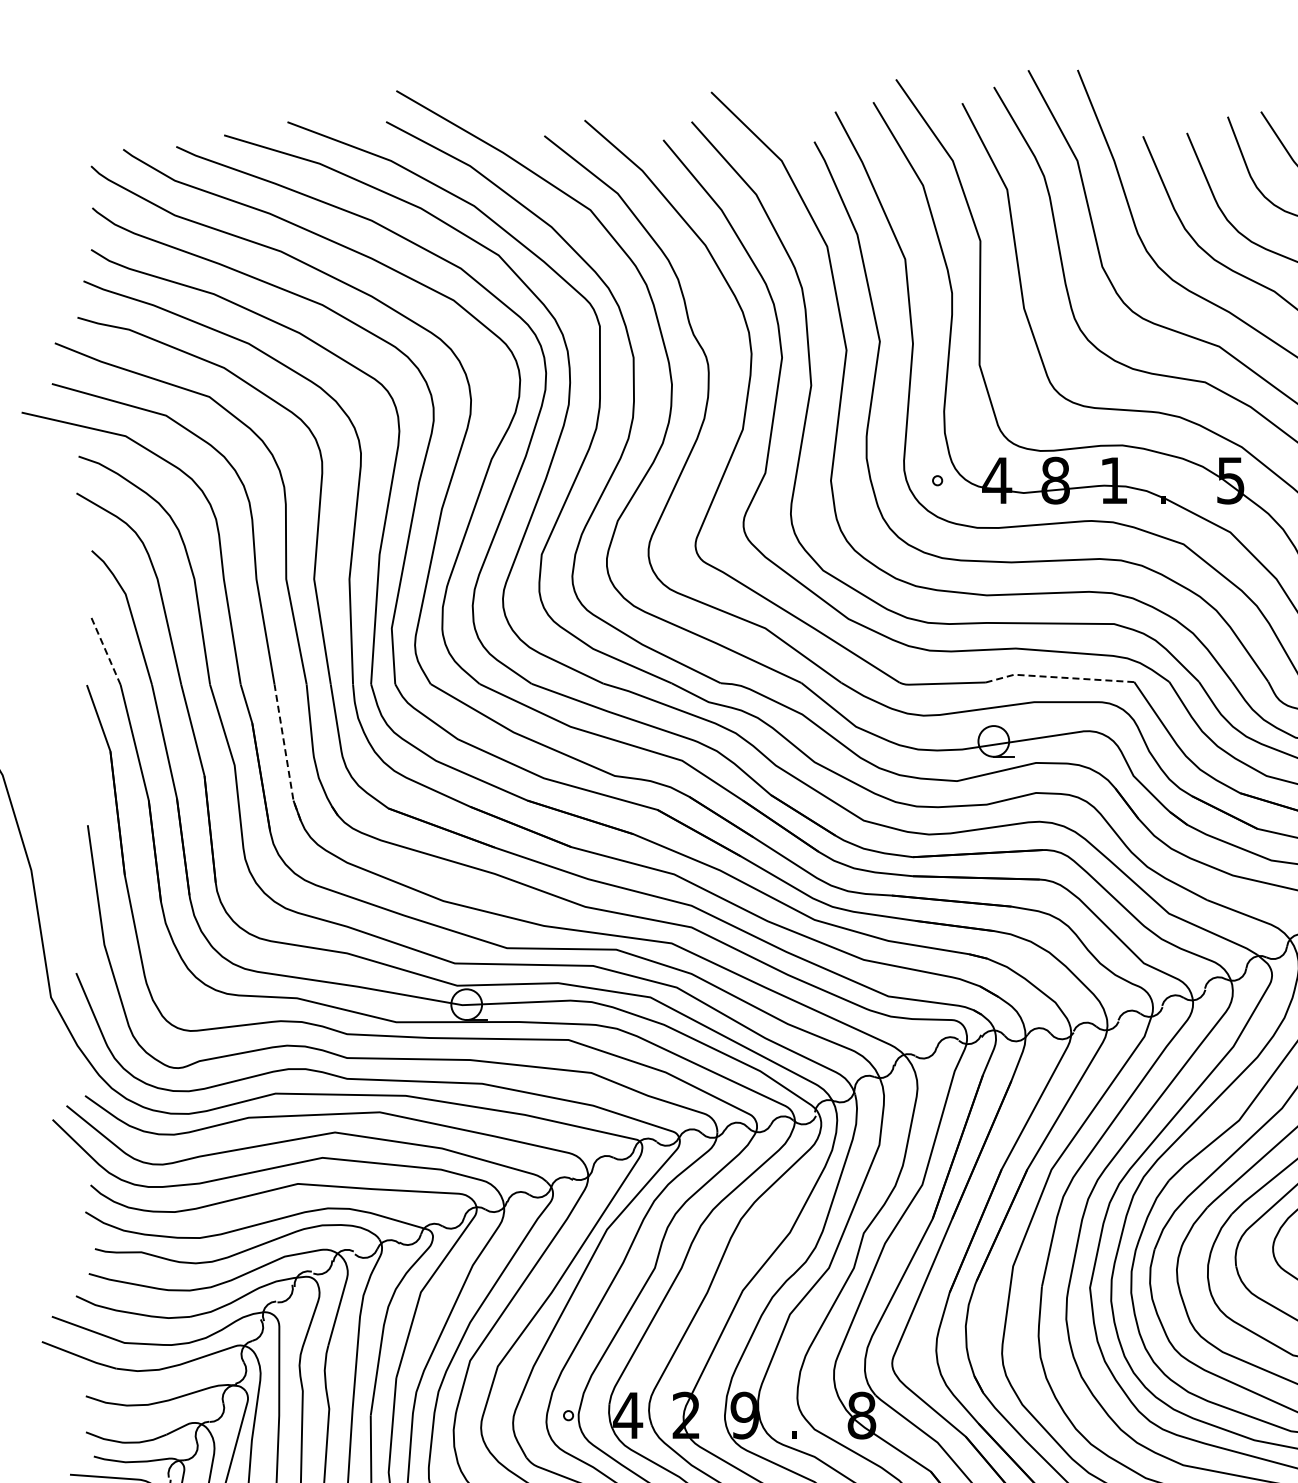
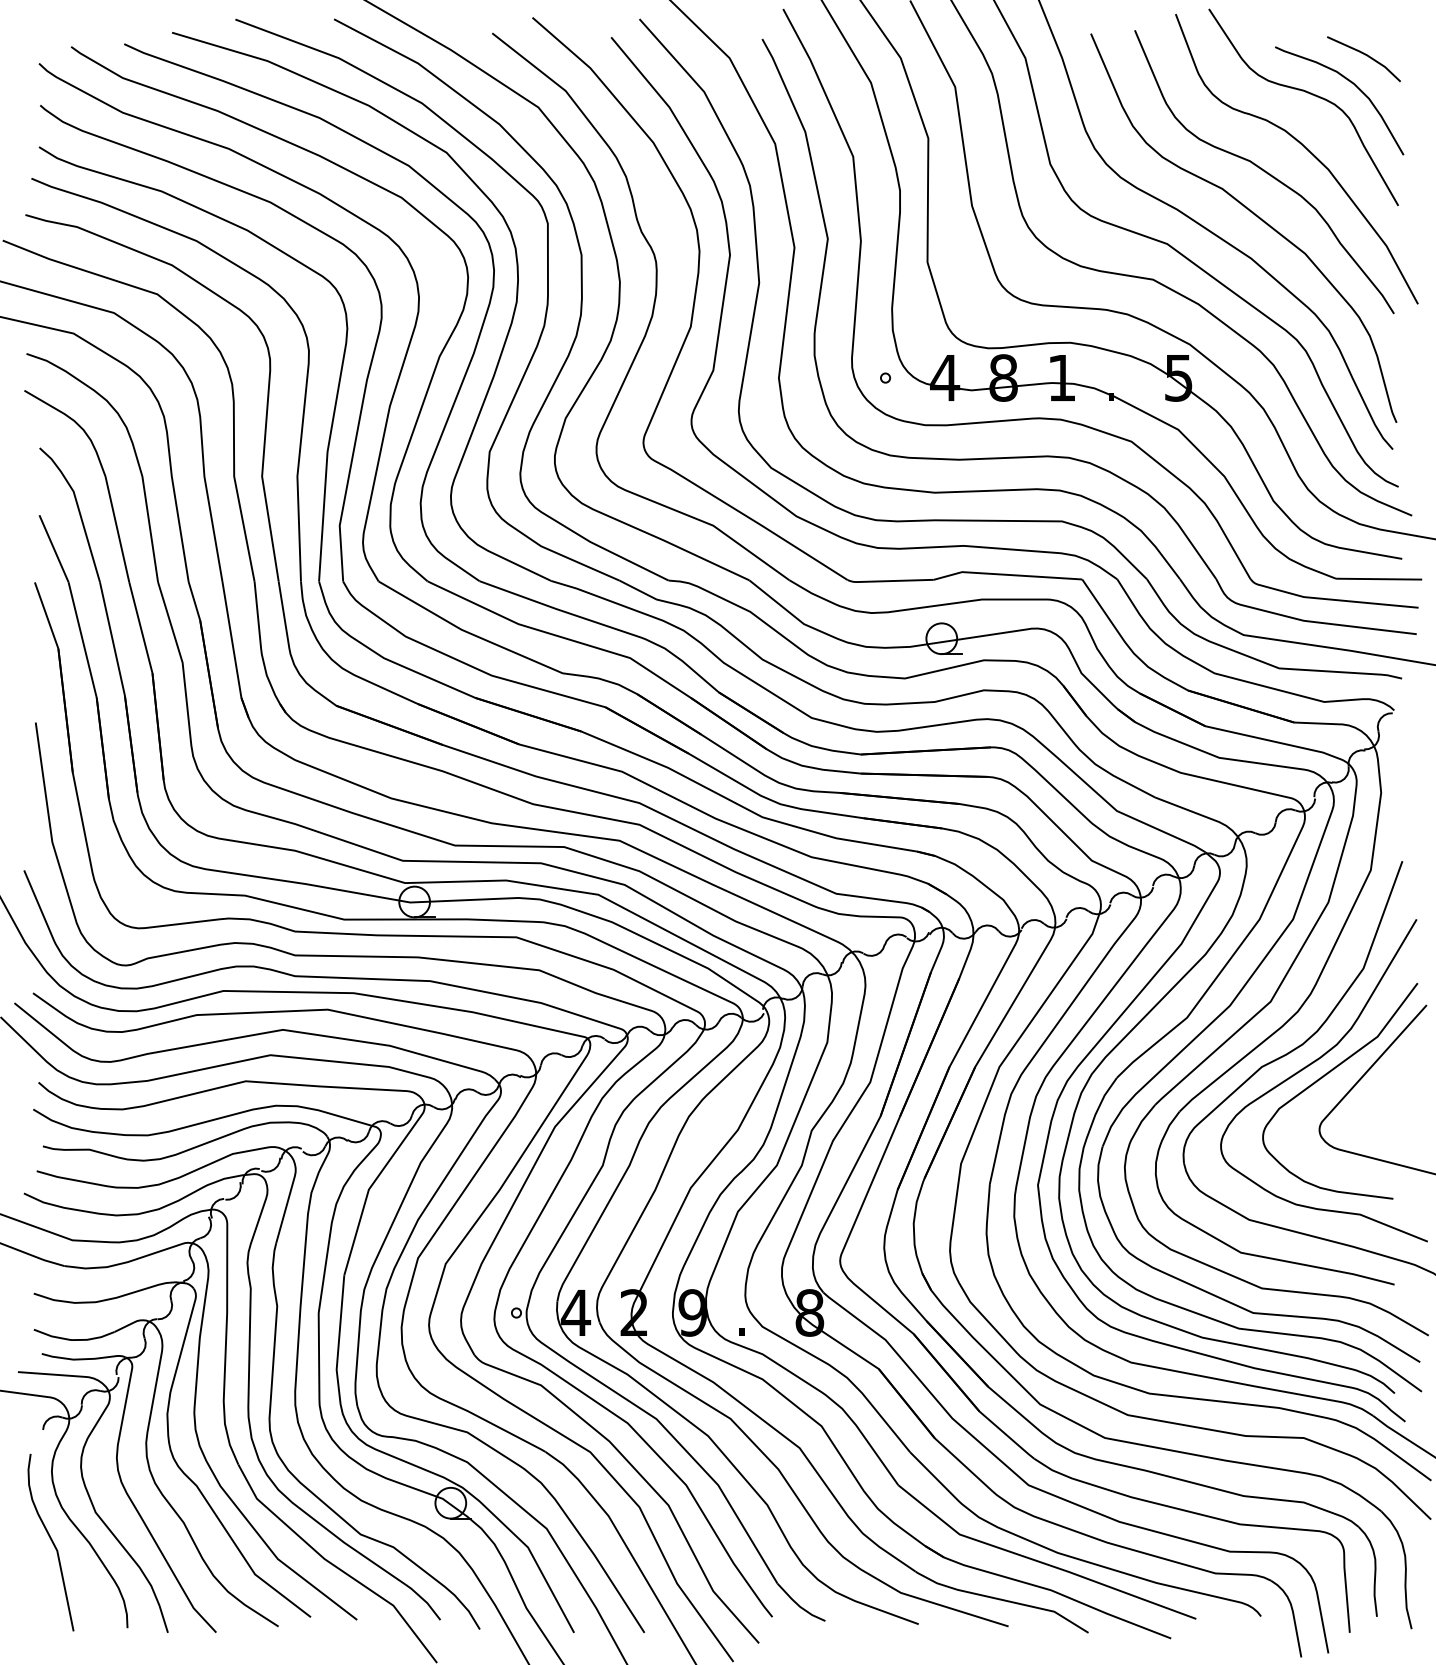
line: (106, 651) -> (54, 548), dashed -> solid
line: (1058, 677) -> (1006, 574), dashed -> solid
line: (285, 753) -> (233, 650), dashed -> solid

